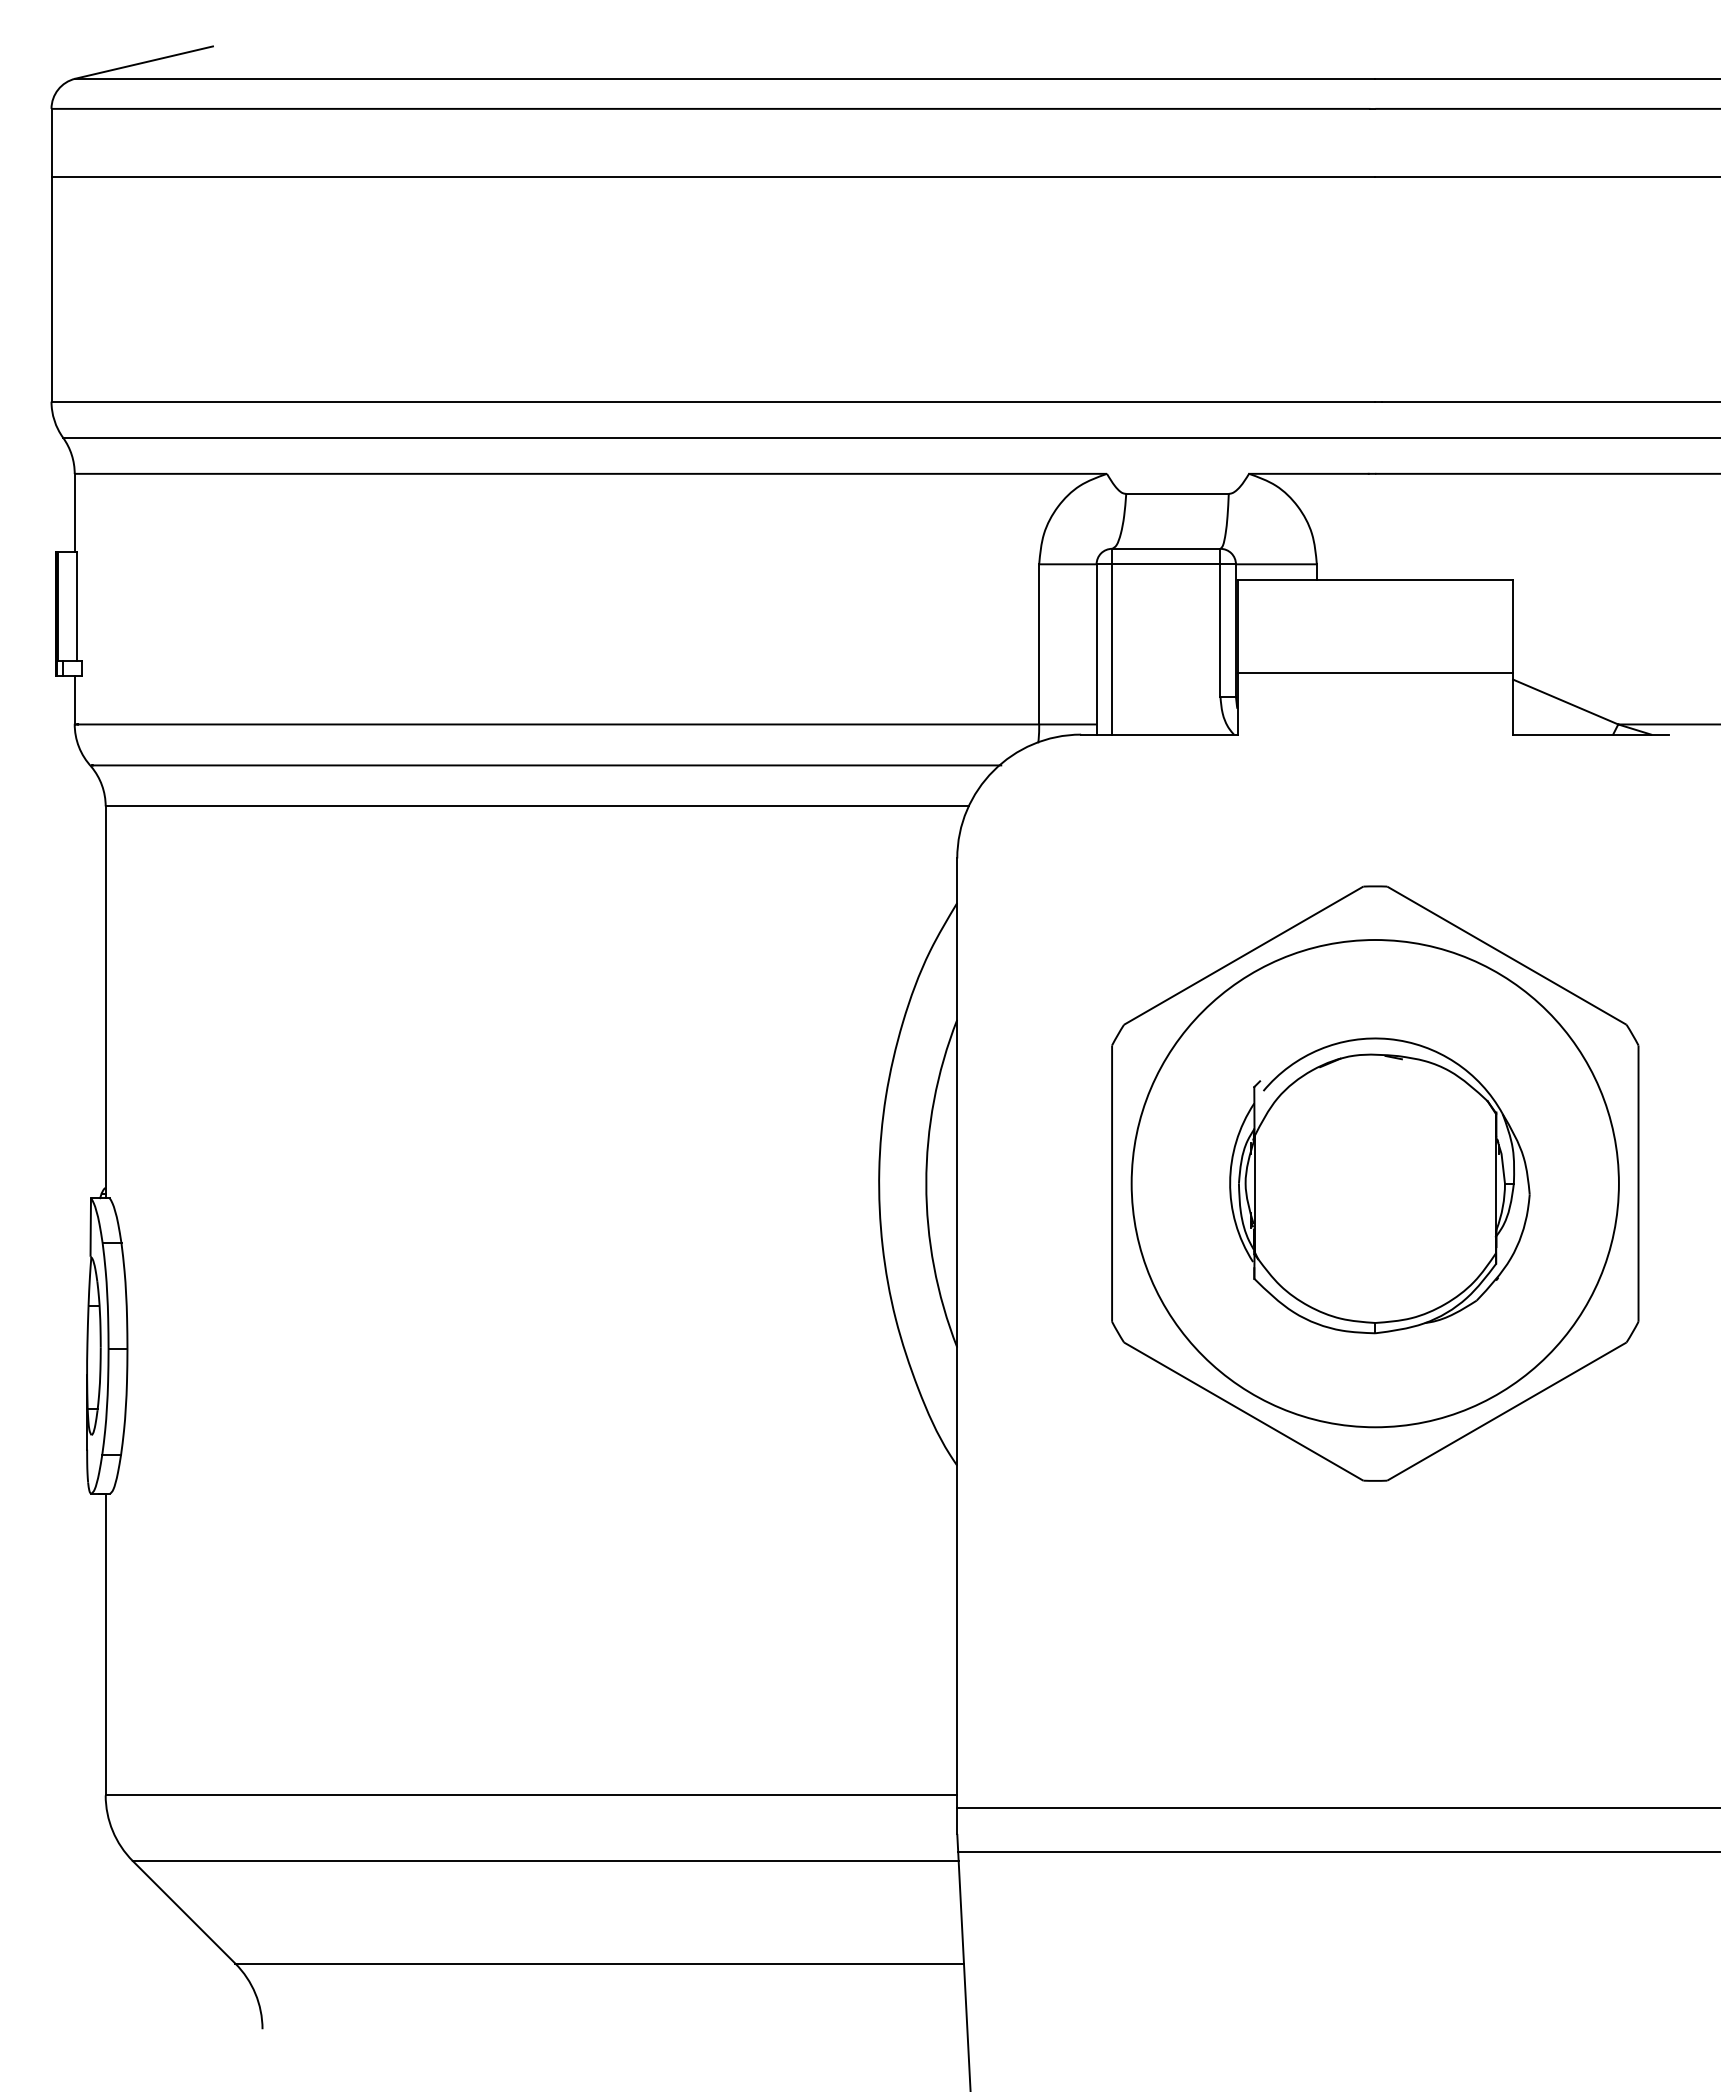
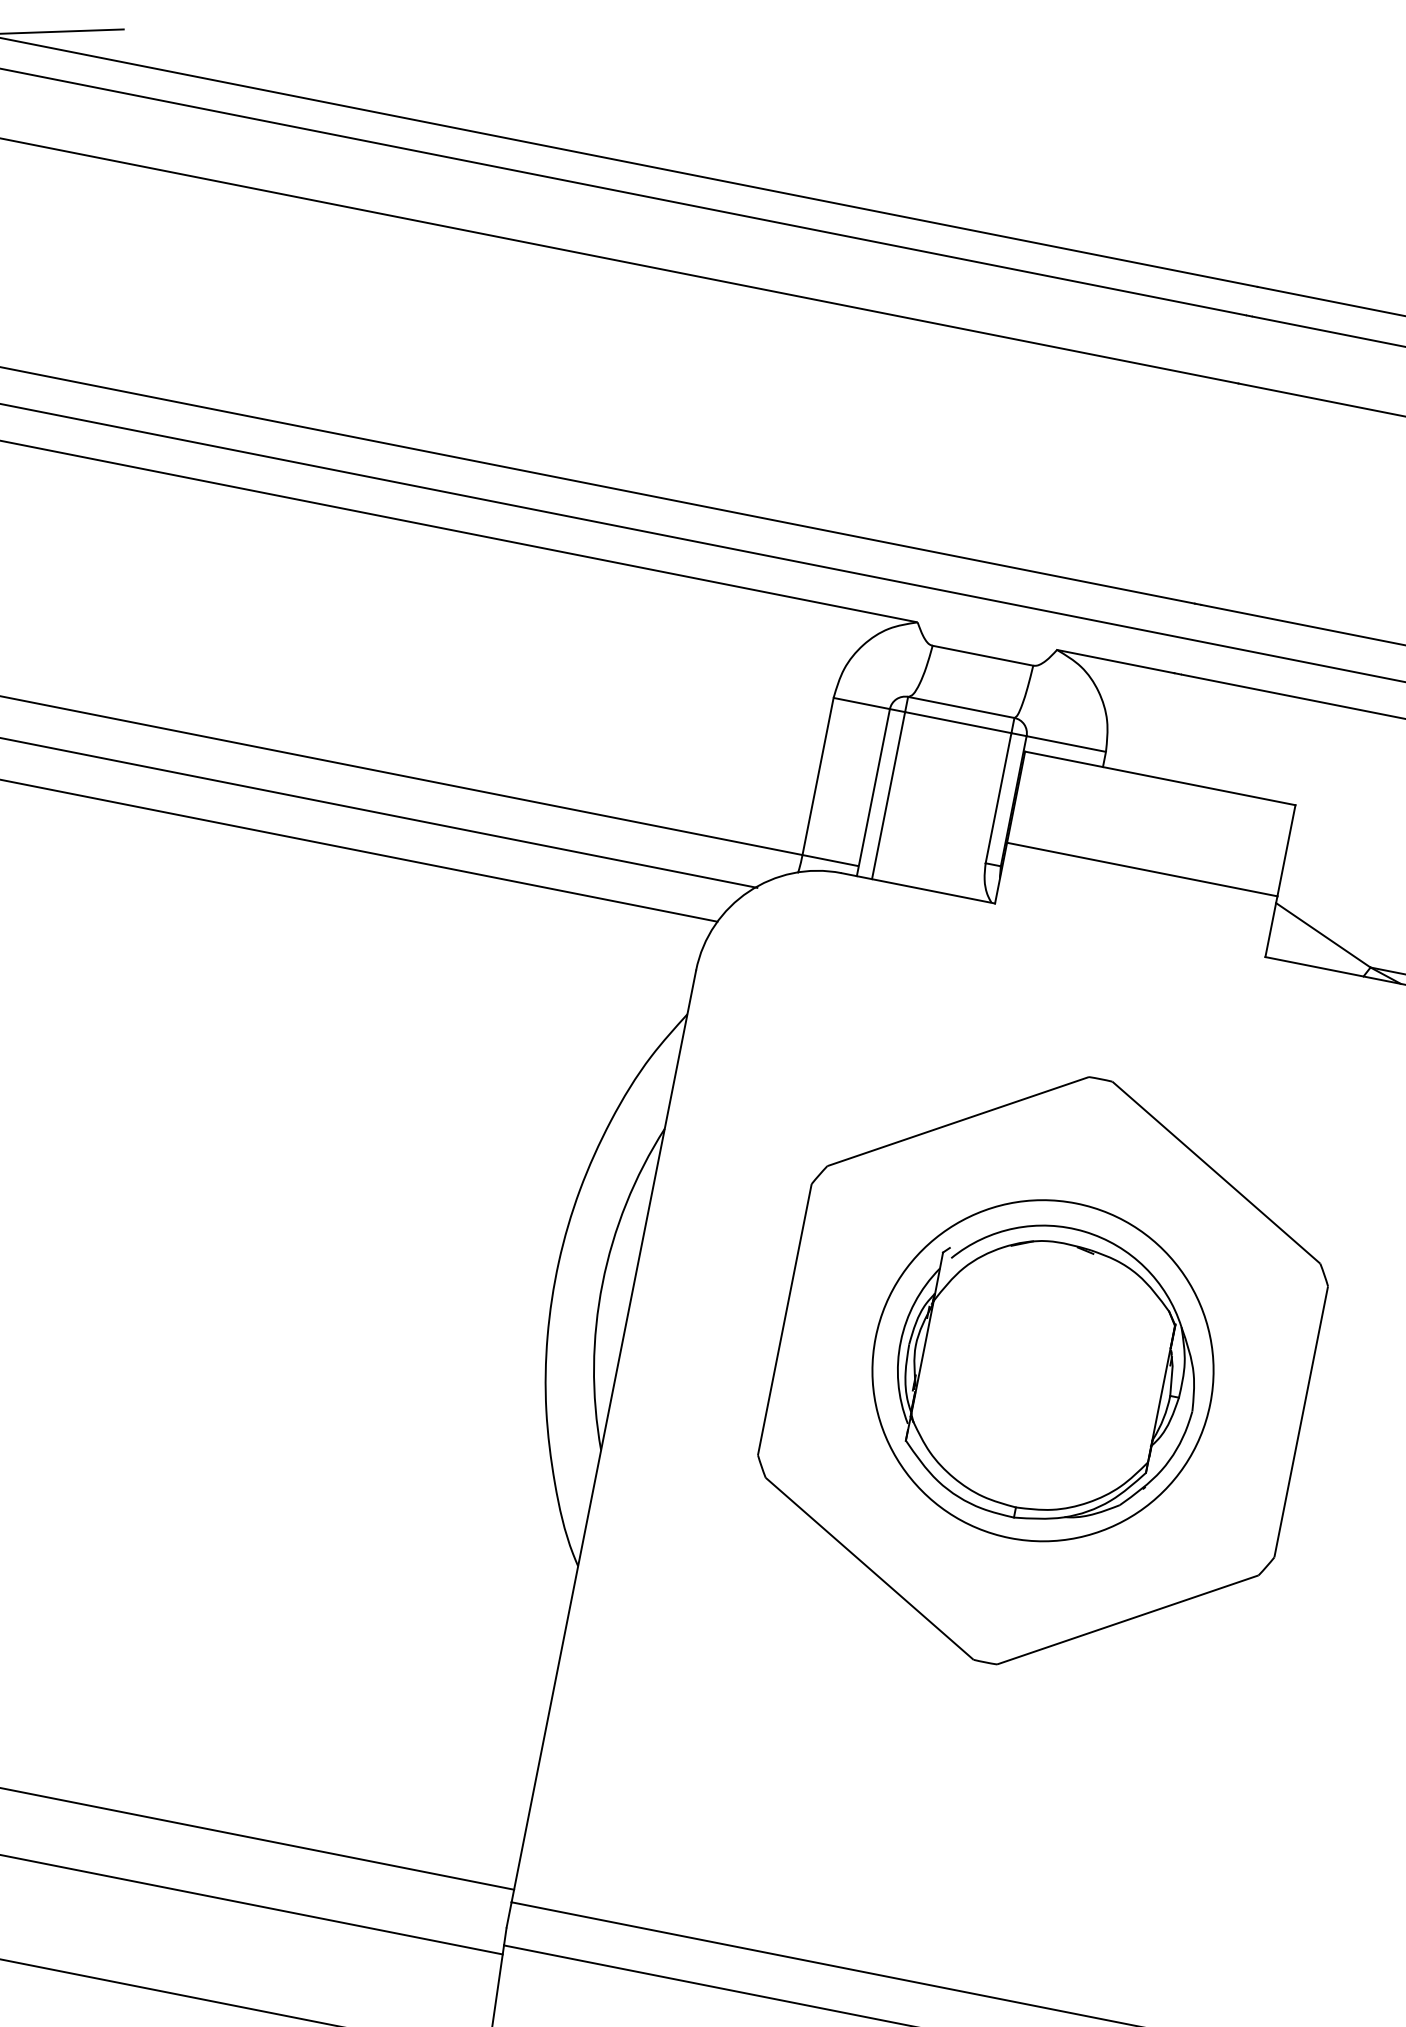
circle: (1374, 1183) -> (1042, 1370), size x0.7

